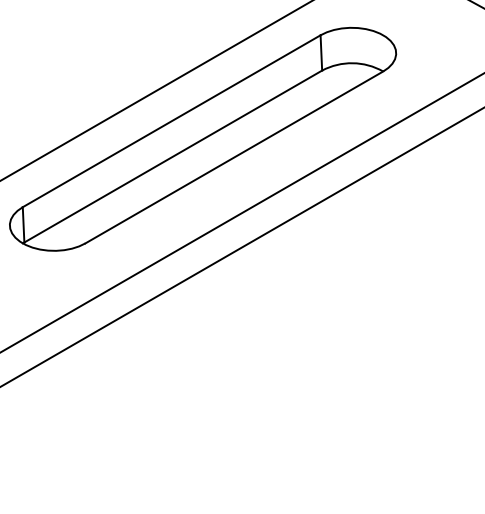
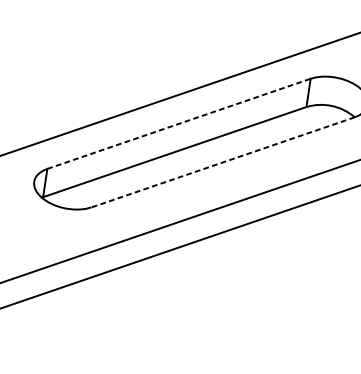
line: (171, 121) -> (178, 124), solid -> dashed
line: (234, 157) -> (223, 162), solid -> dashed

